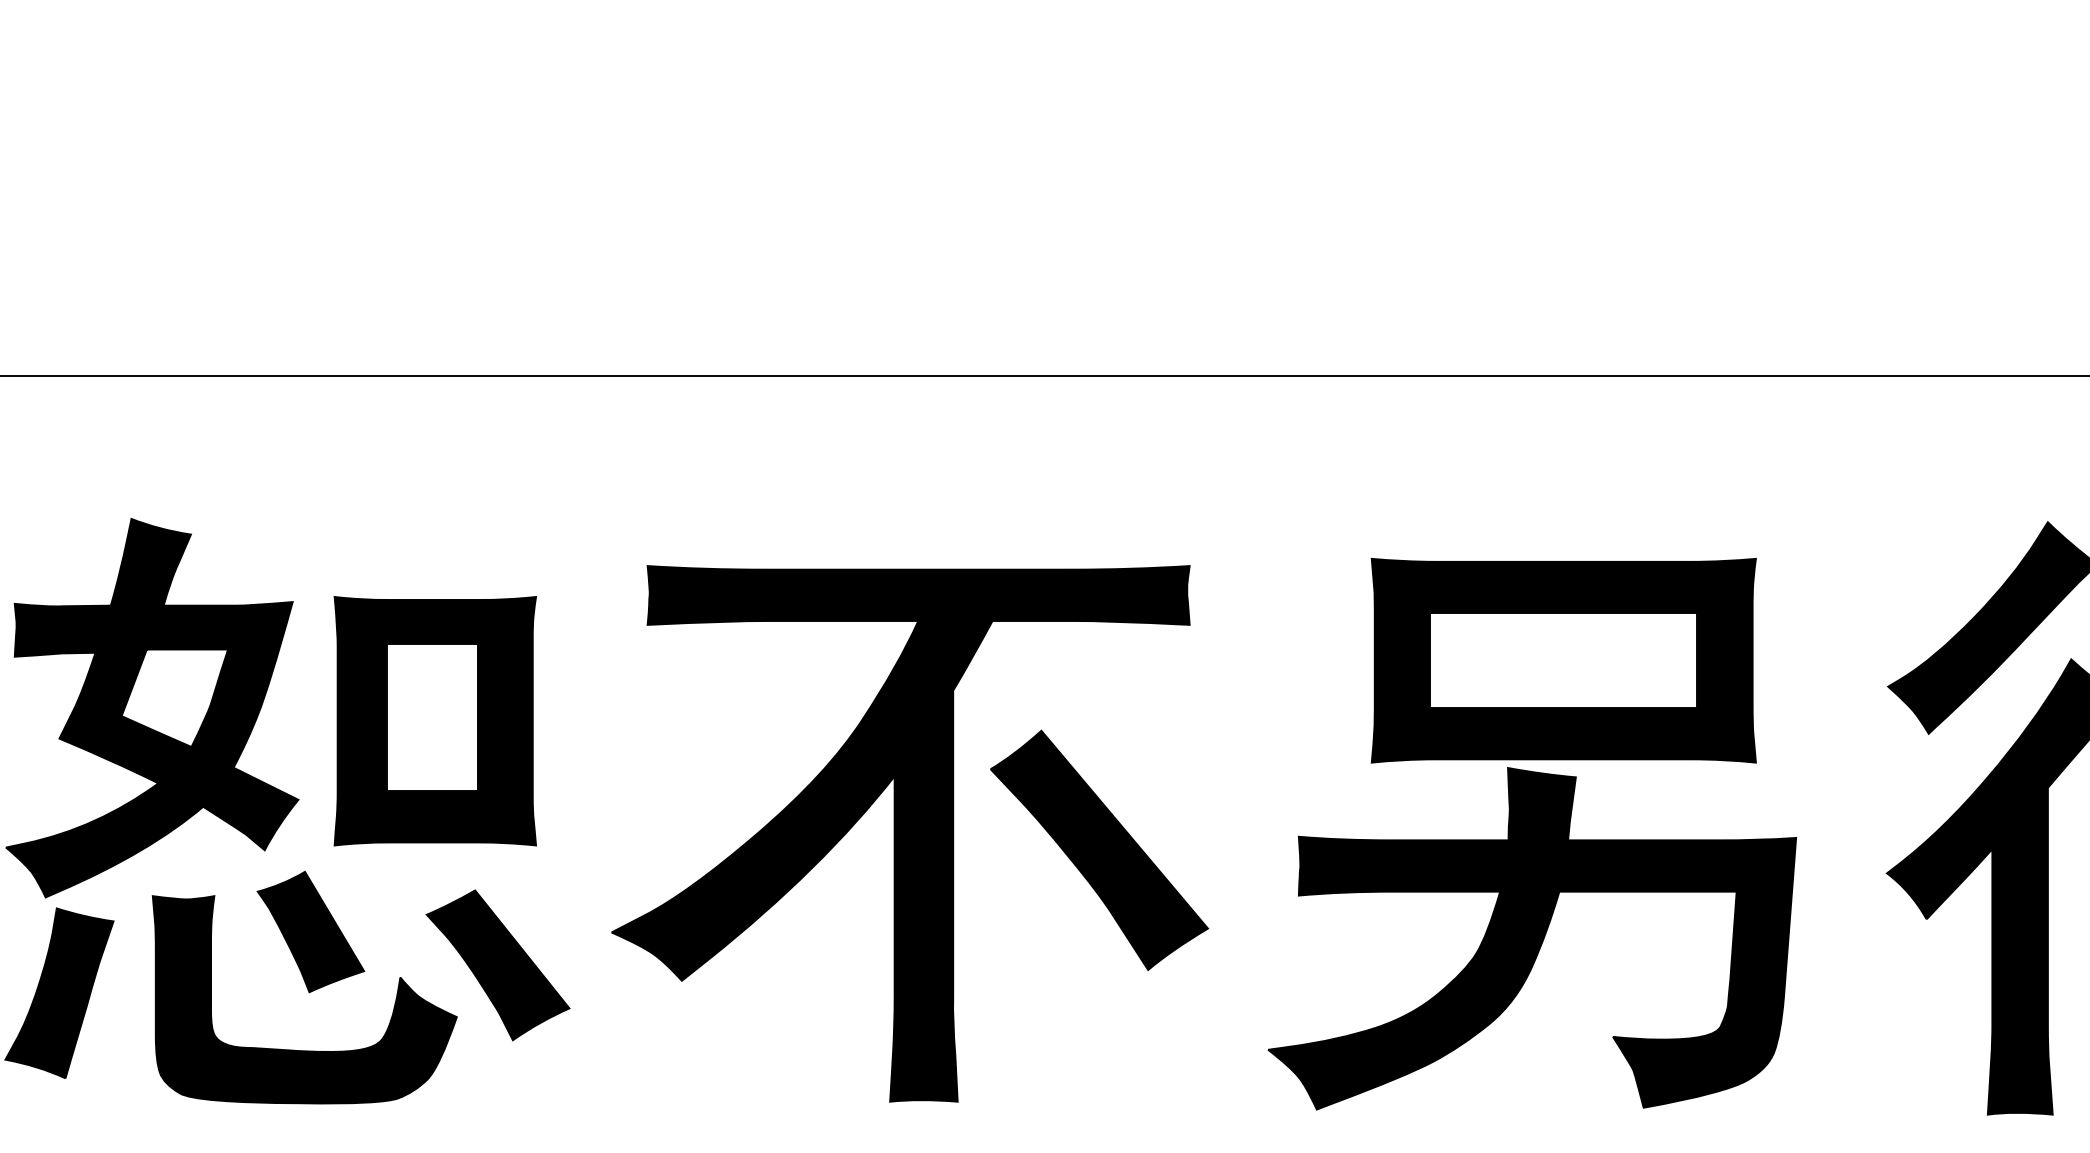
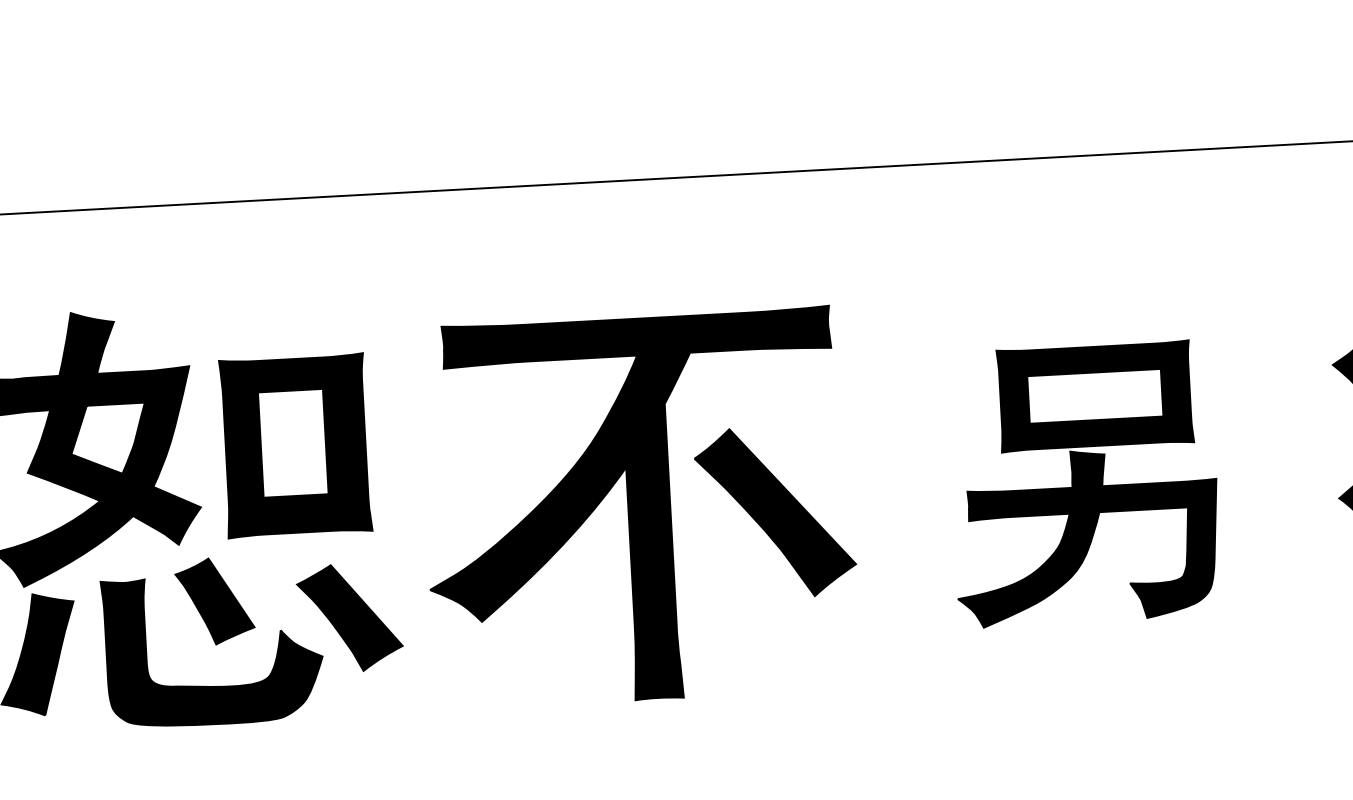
part: (1532, 833) -> (1084, 483), size x0.7

